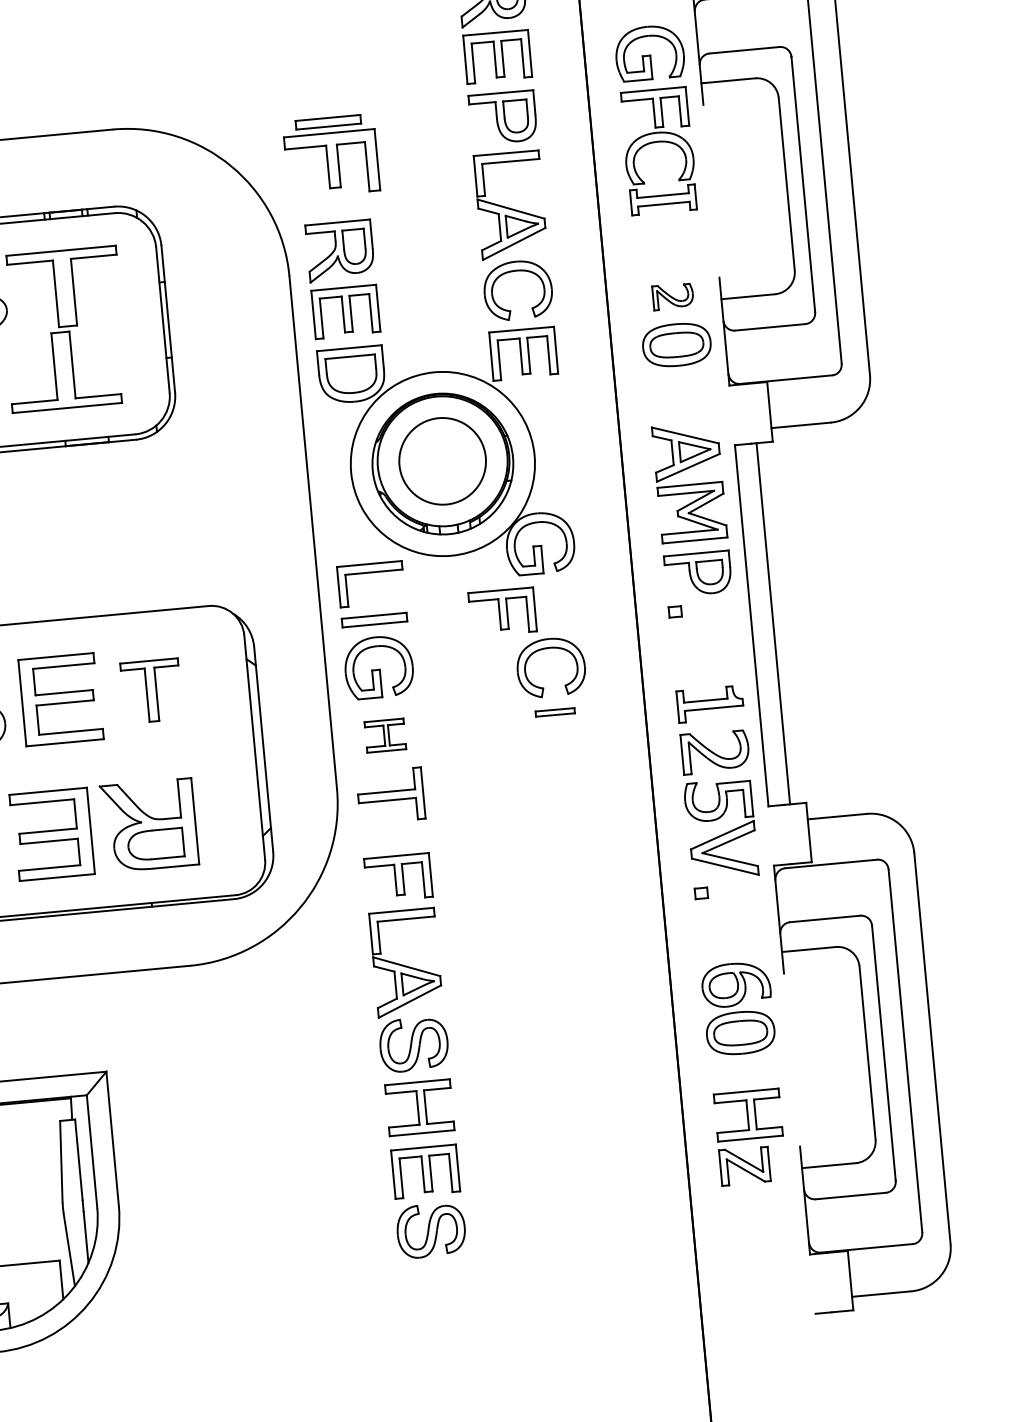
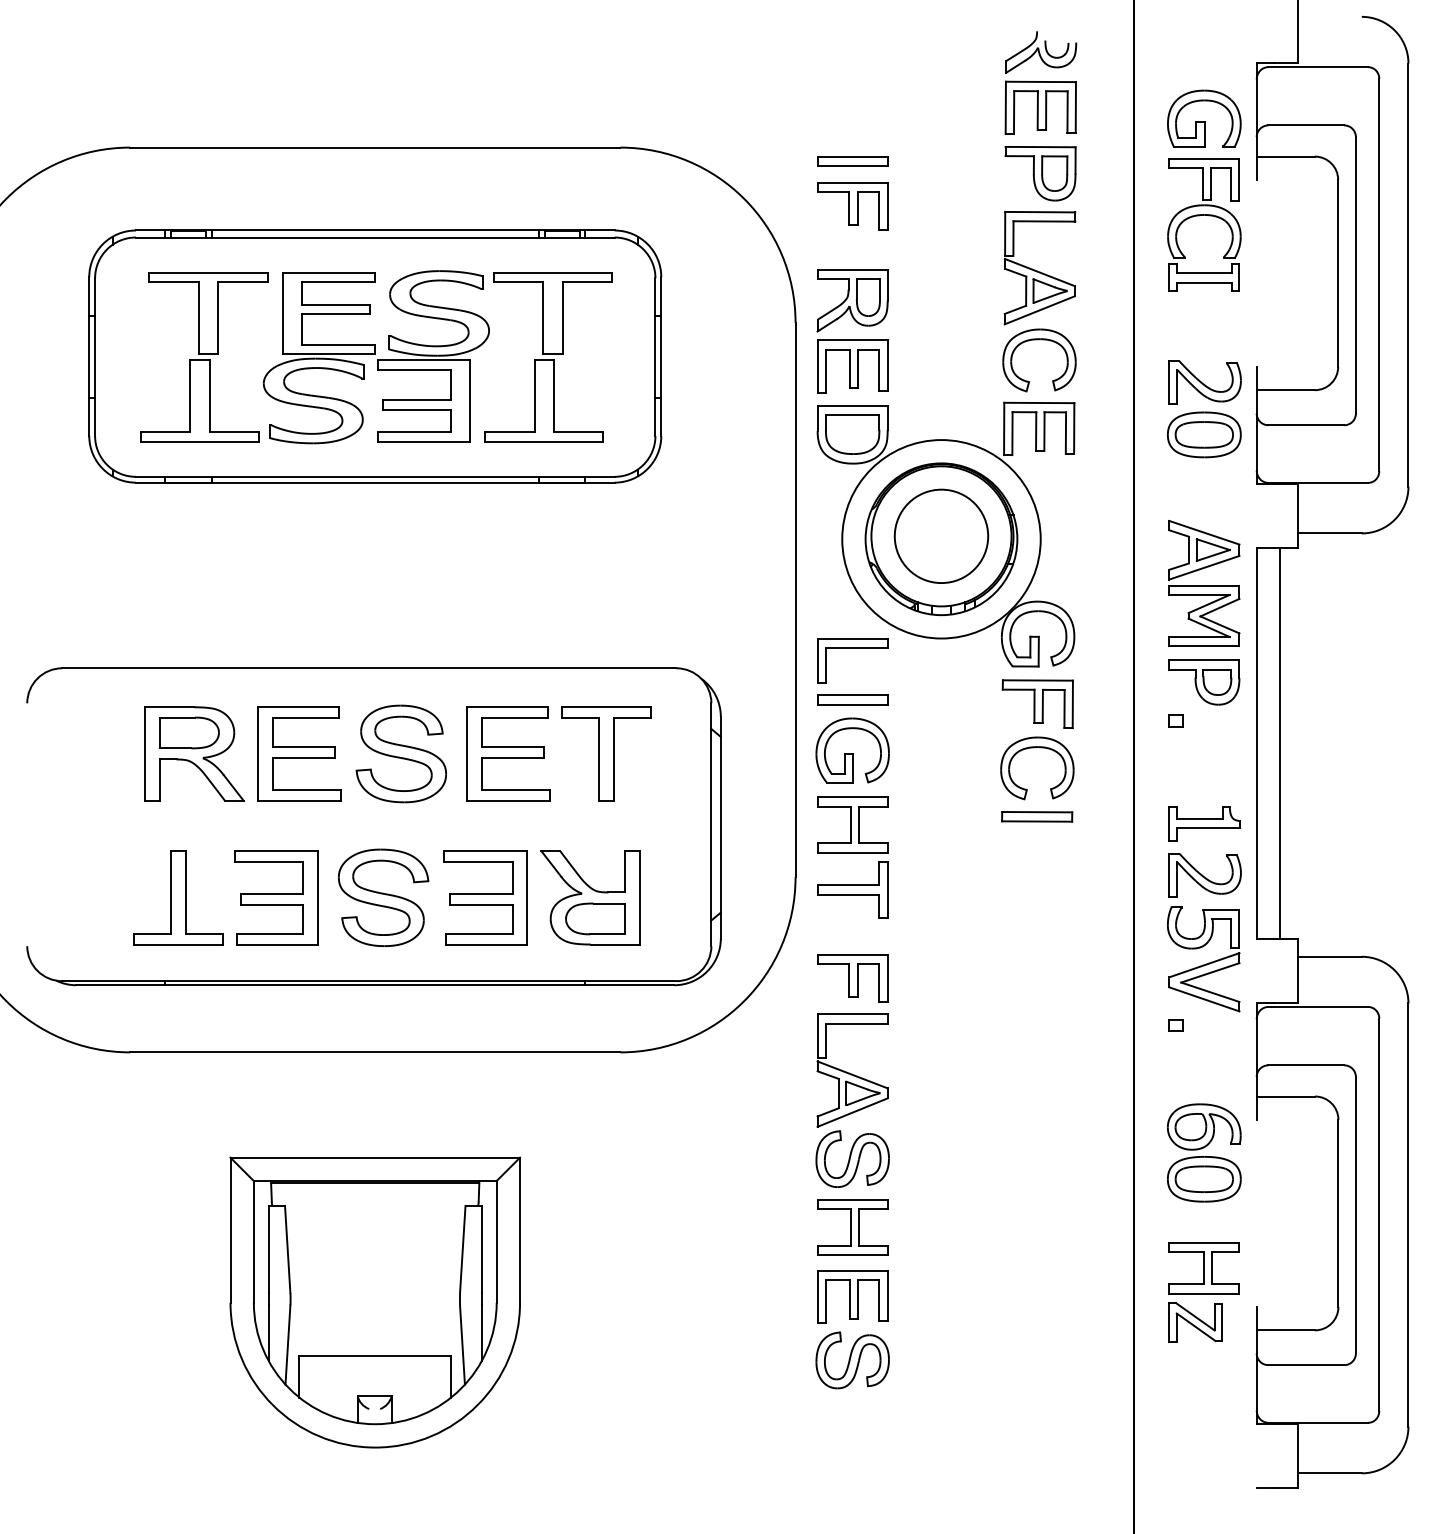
part: (332, 164) -> (852, 206), size x0.71
part: (672, 296) -> (1204, 382), size x1.67
part: (502, 611) -> (1037, 703), moved
part: (151, 690) -> (606, 753), size x1.43
part: (555, 712) -> (1037, 816), size x1.67
part: (385, 735) -> (852, 824), size x1.67

